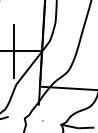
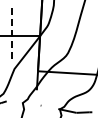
line: (14, 51) -> (12, 36), solid -> dashed

